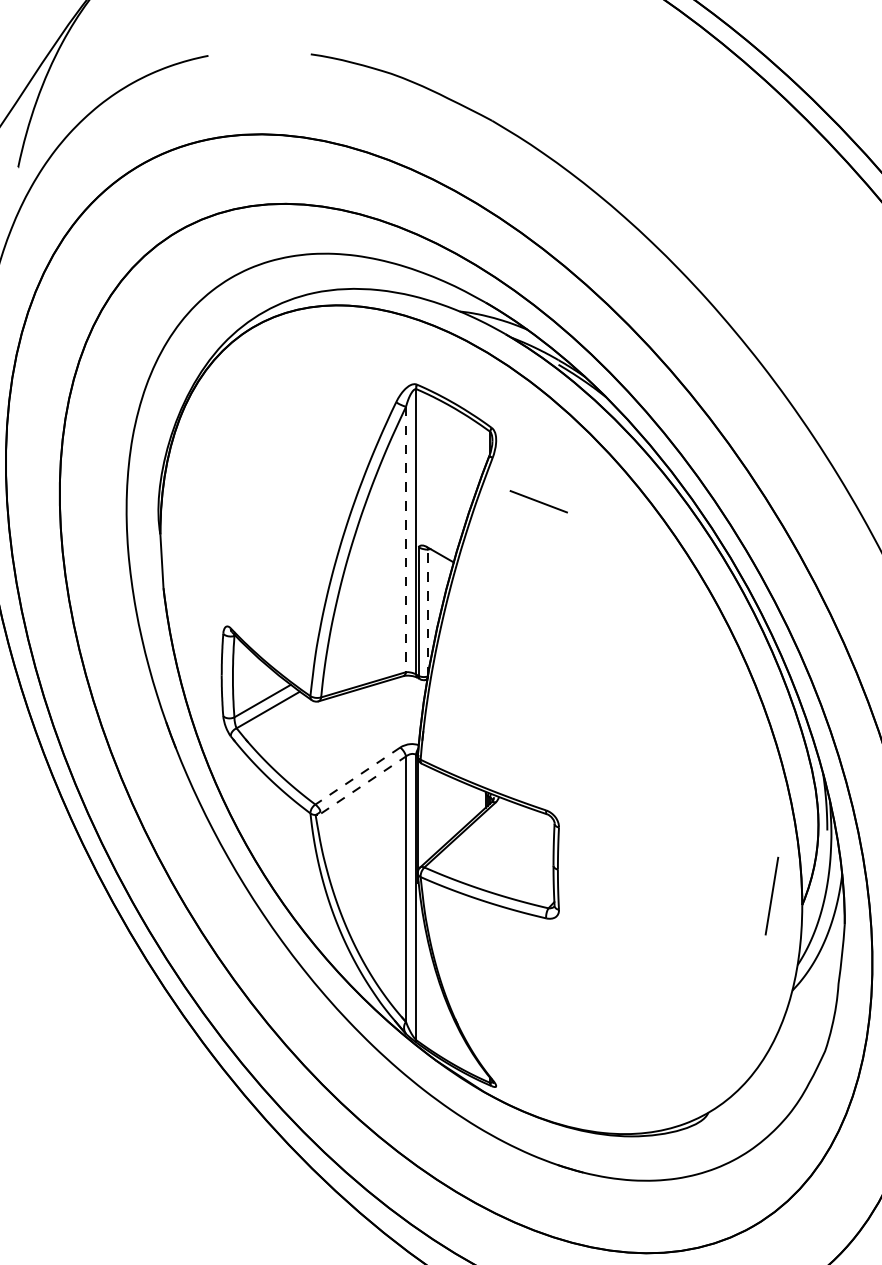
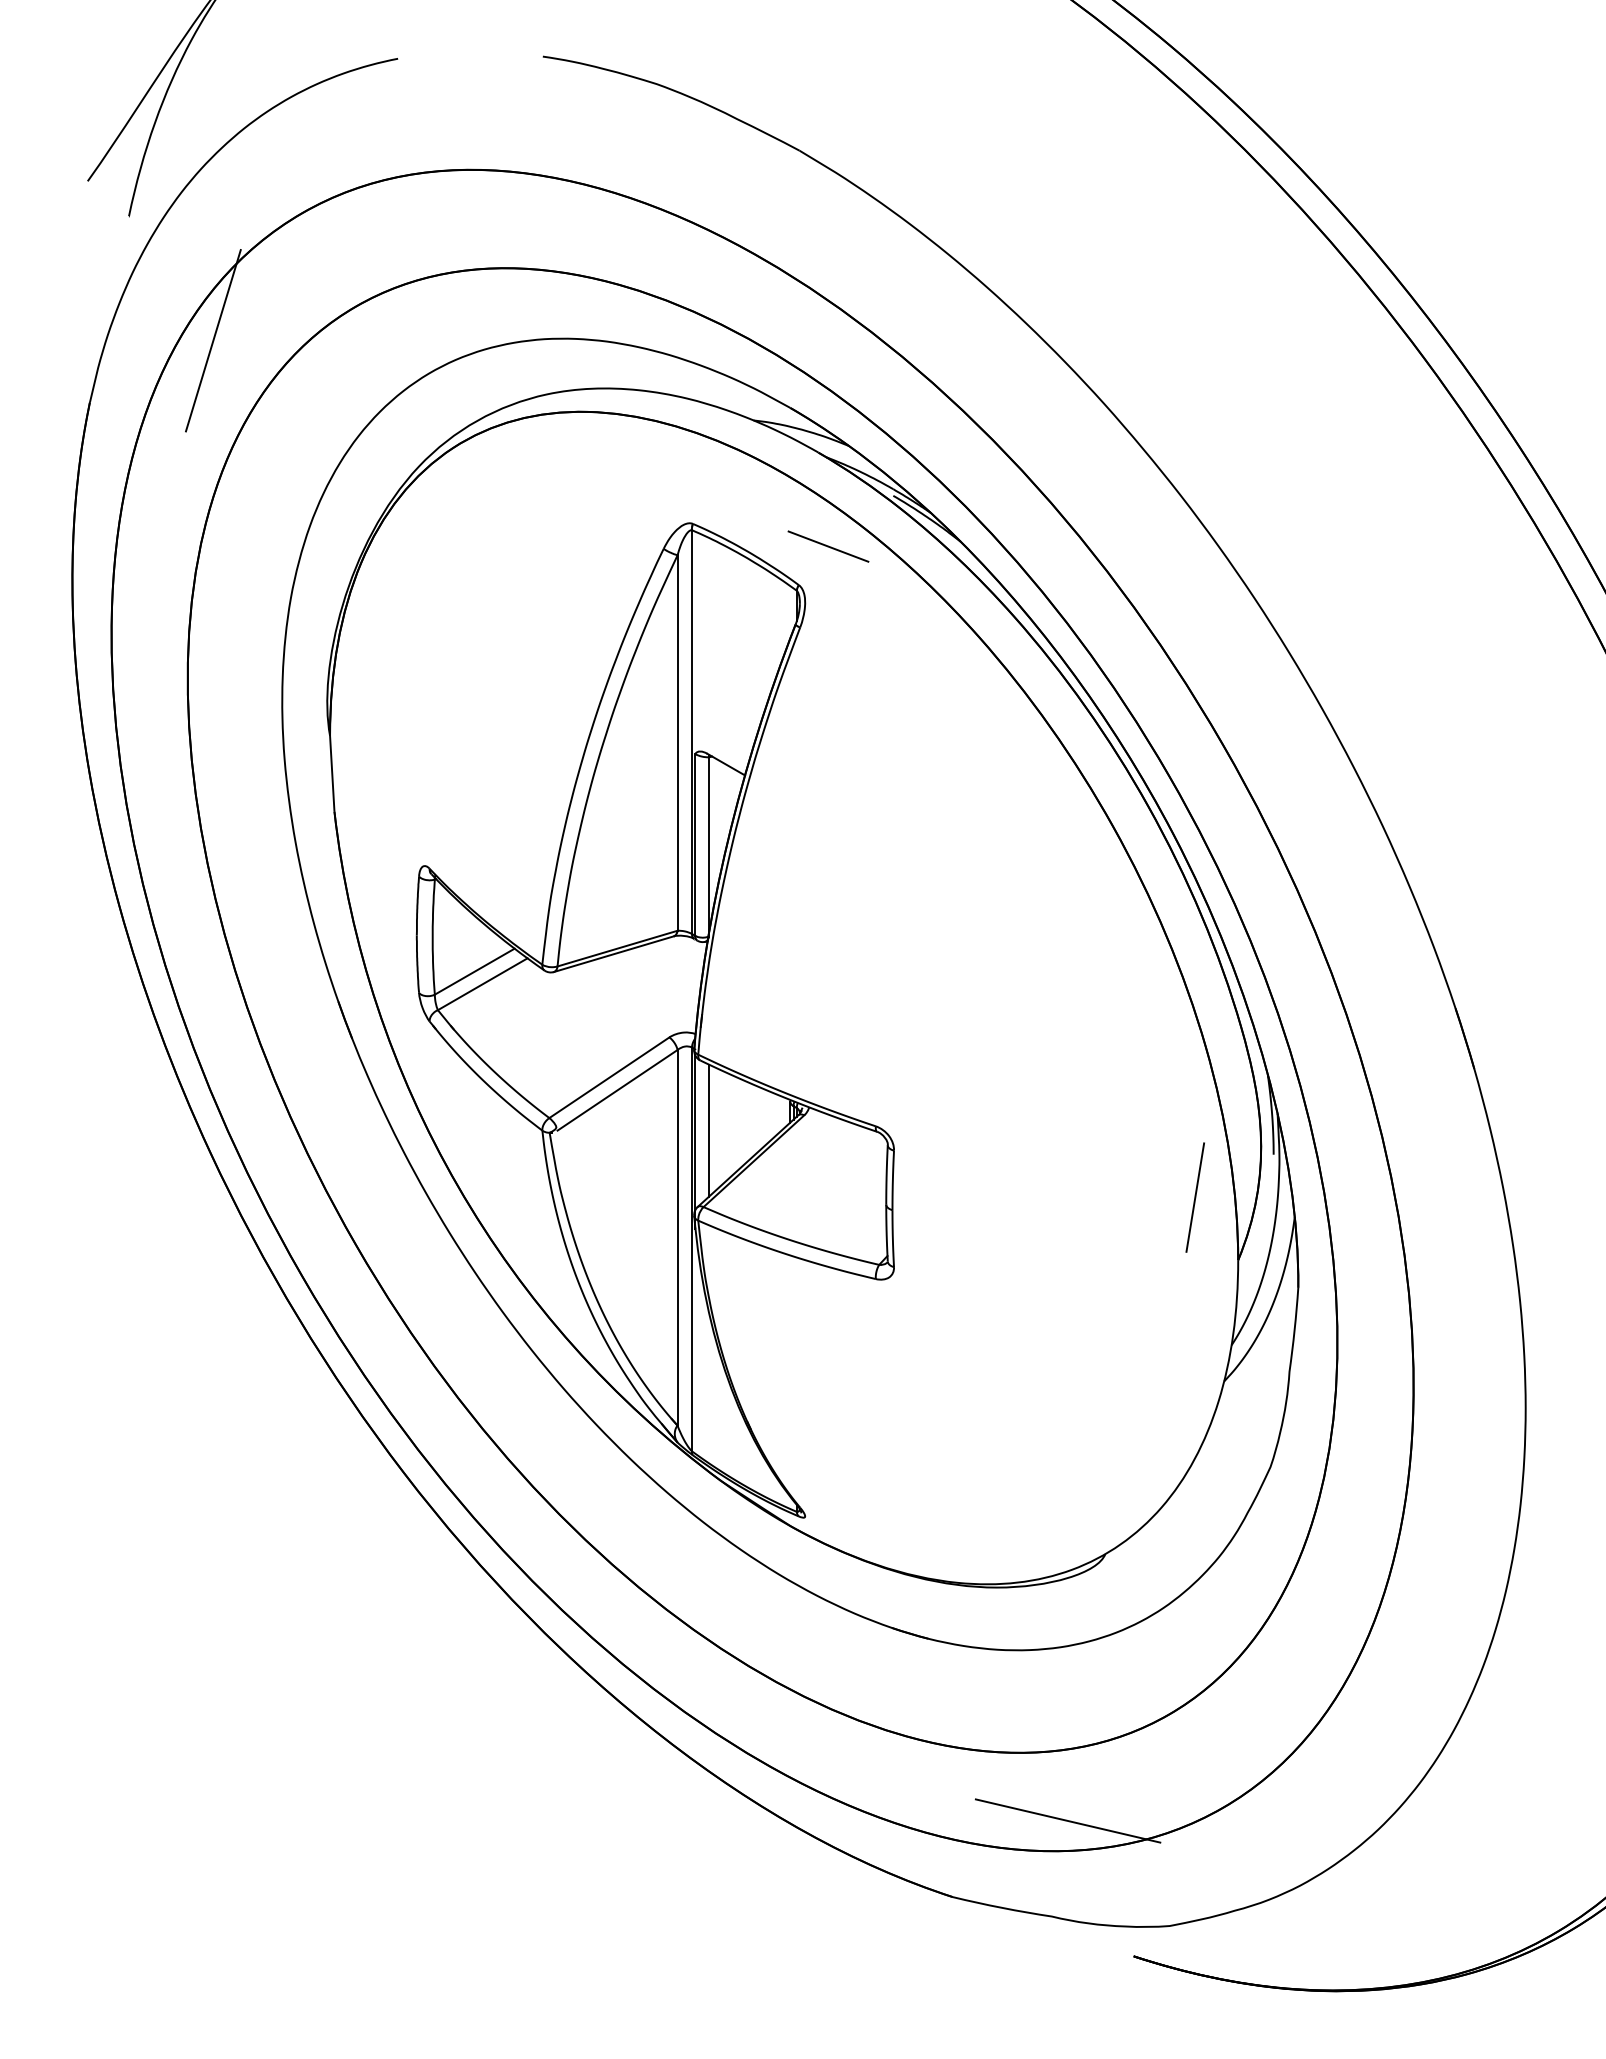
line: (77, 254) -> (212, 340), added
line: (538, 501) -> (828, 546), moved
line: (405, 539) -> (677, 743), dashed -> solid
line: (427, 612) -> (708, 846), dashed -> solid
line: (357, 776) -> (608, 1078), dashed -> solid
line: (363, 785) -> (617, 1090), dashed -> solid
line: (427, 813) -> (708, 1130), added
line: (771, 896) -> (1194, 1197), moved

